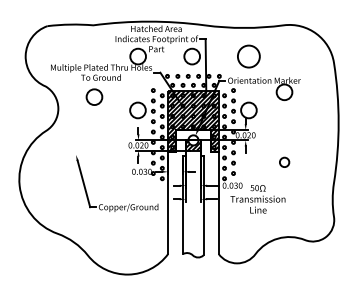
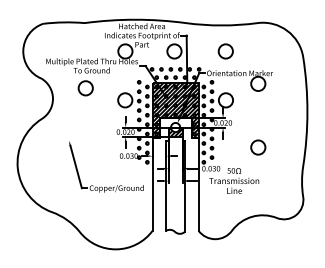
circle: (248, 56) -> (225, 51), size x0.71
circle: (284, 162) -> (258, 147), size x1.67

